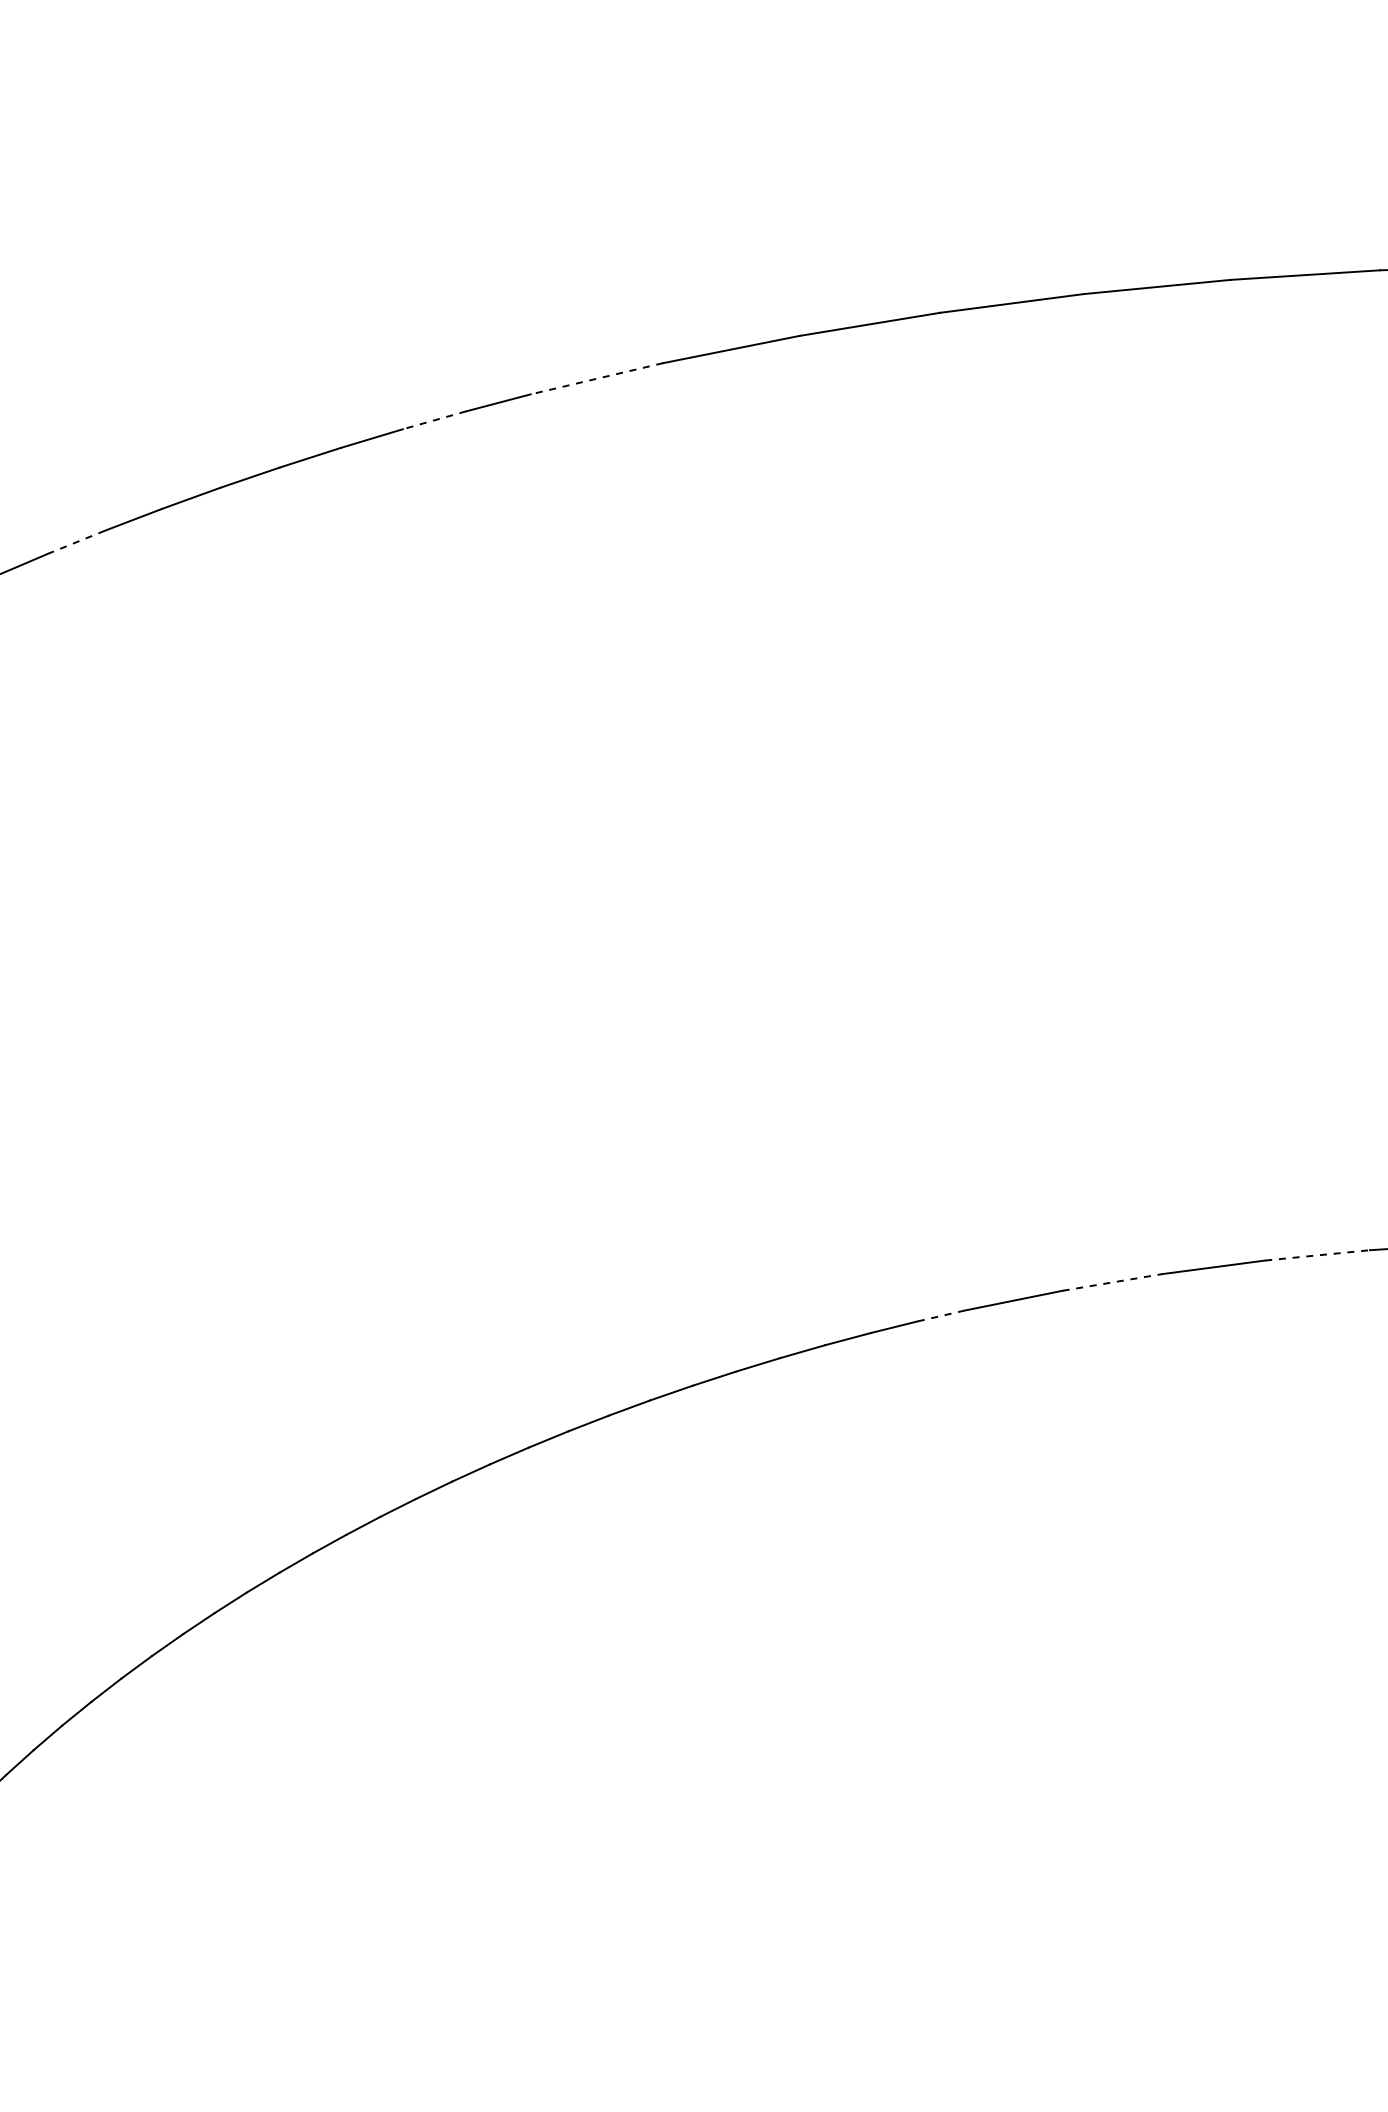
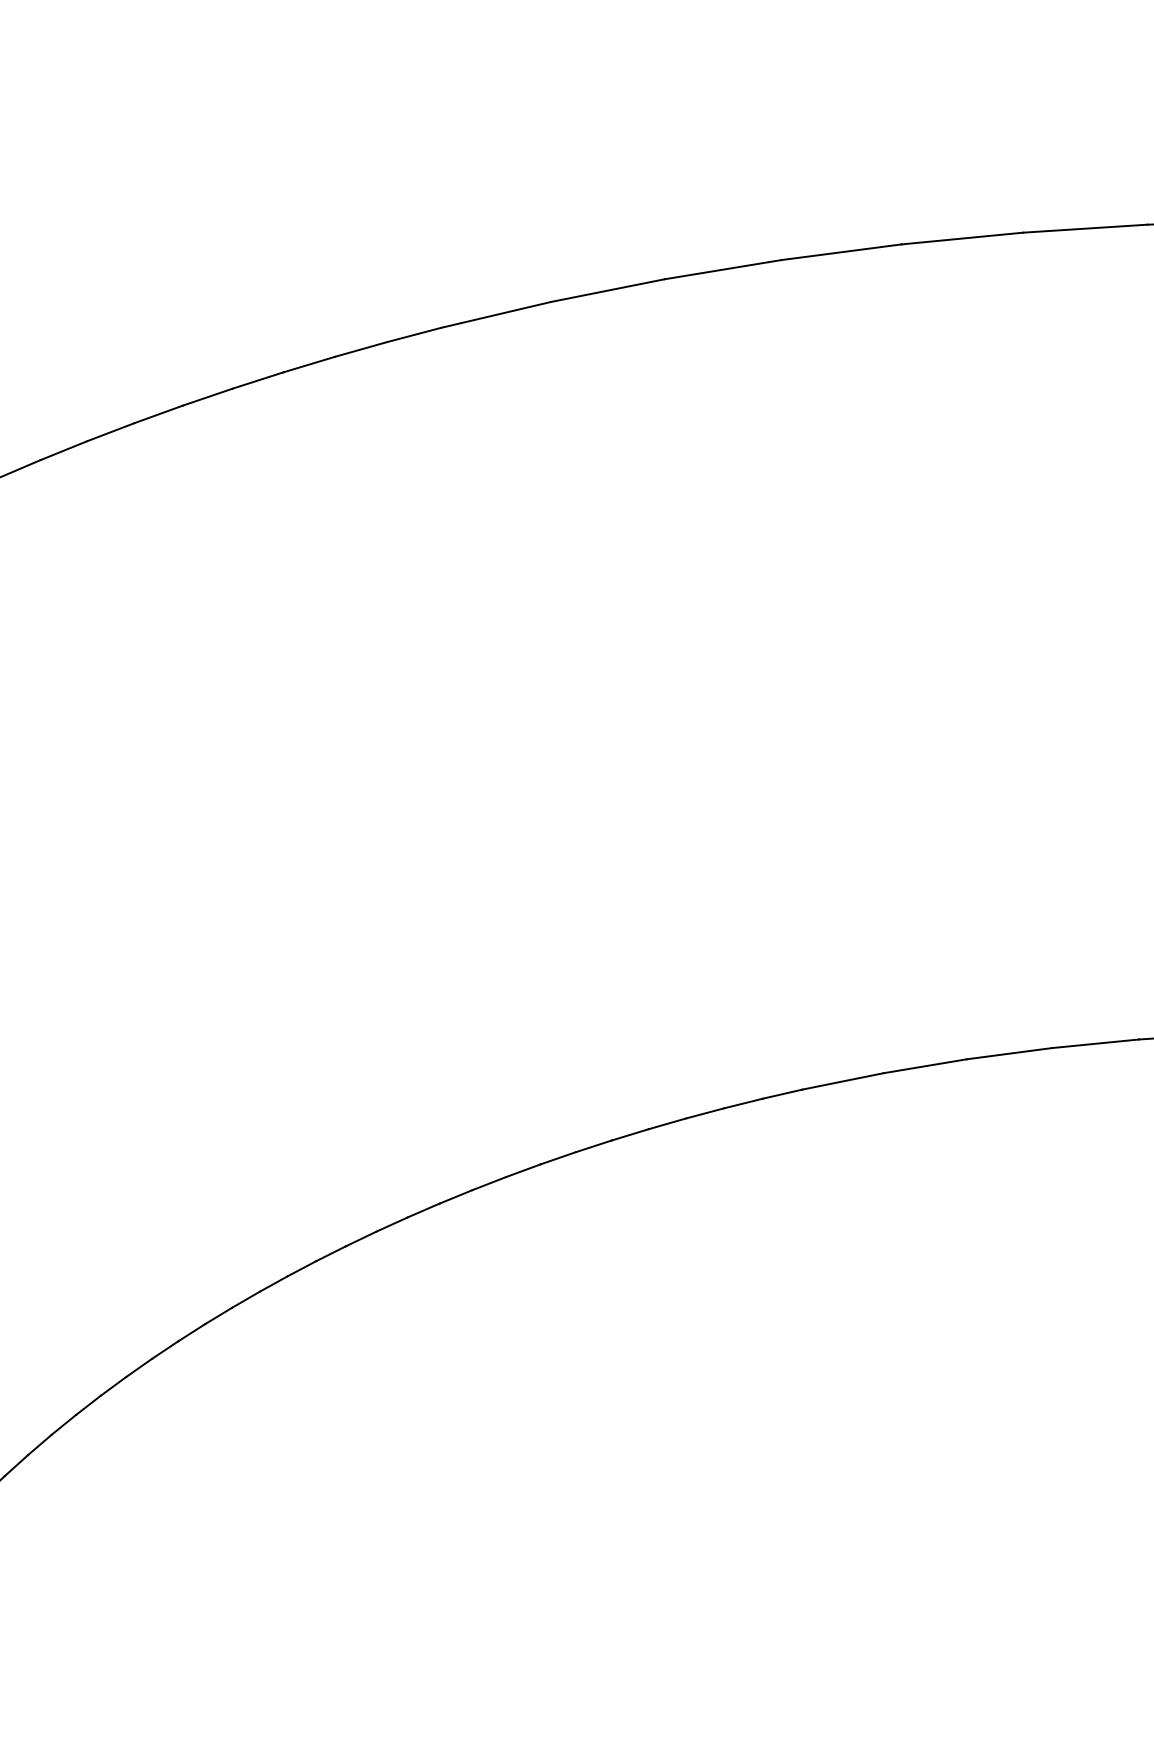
line: (596, 378) -> (495, 314), dashed -> solid
line: (434, 420) -> (361, 349), dashed -> solid
line: (76, 542) -> (63, 451), dashed -> solid
line: (1317, 1255) -> (1095, 1043), dashed -> solid
line: (1112, 1282) -> (924, 1066), dashed -> solid
line: (942, 1315) -> (783, 1093), dashed -> solid

